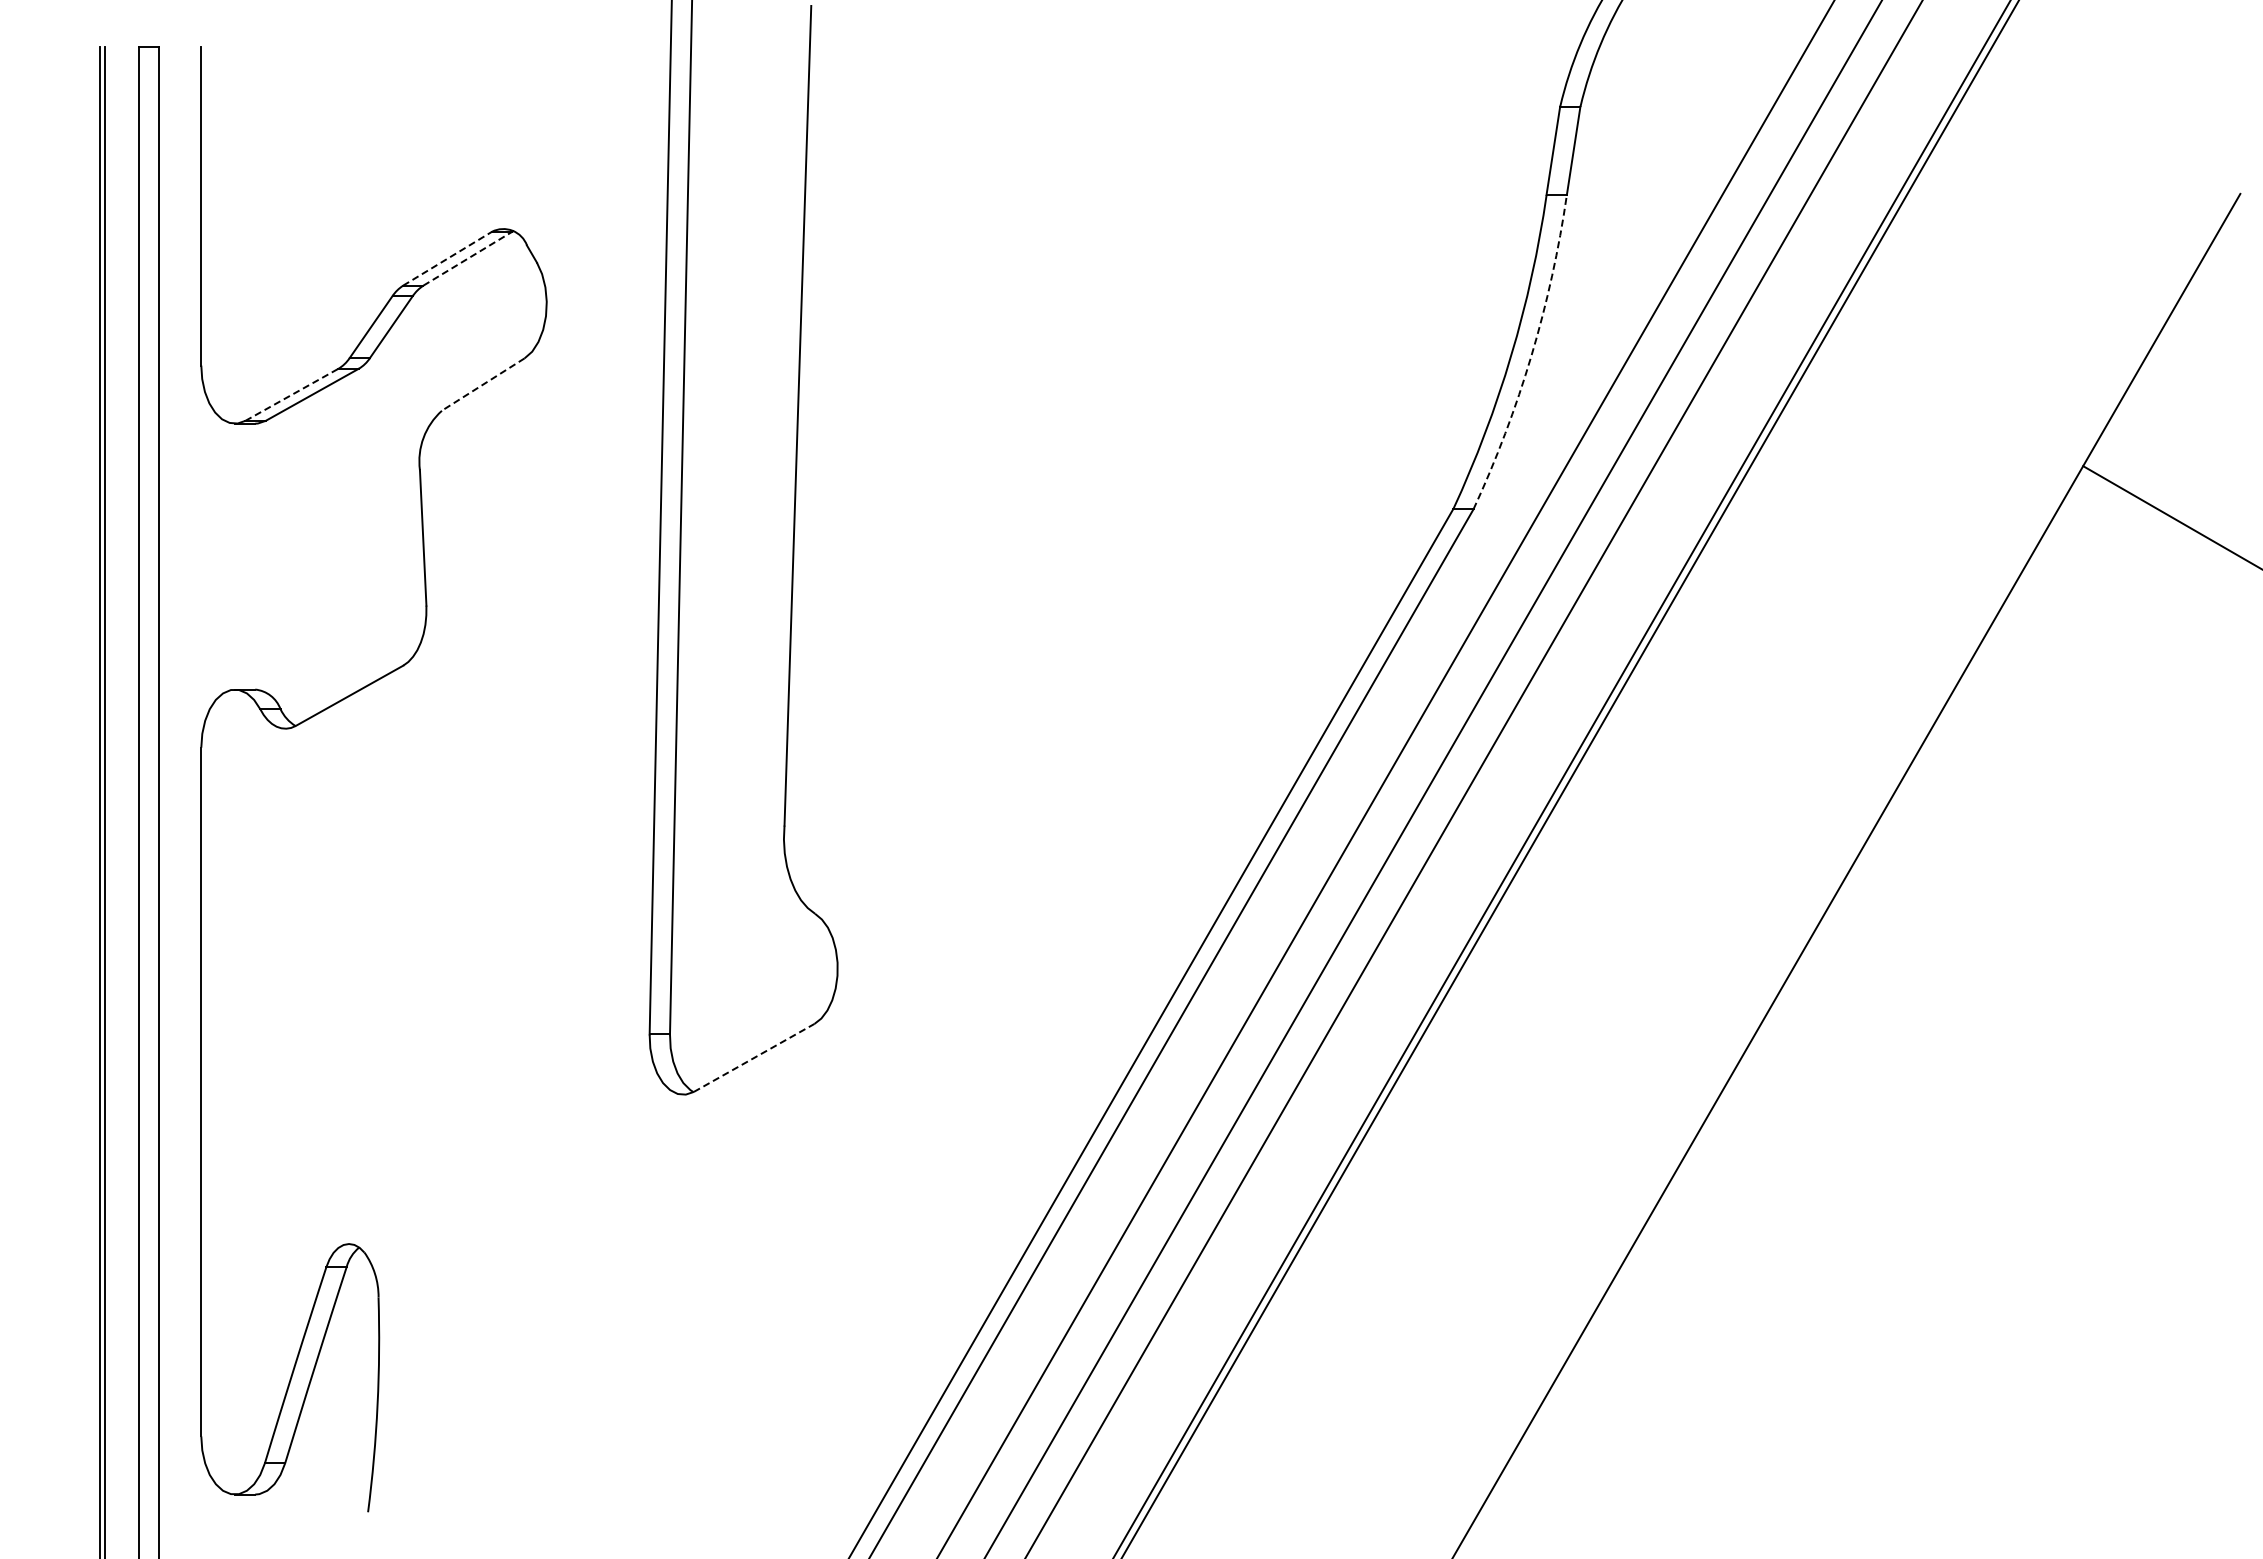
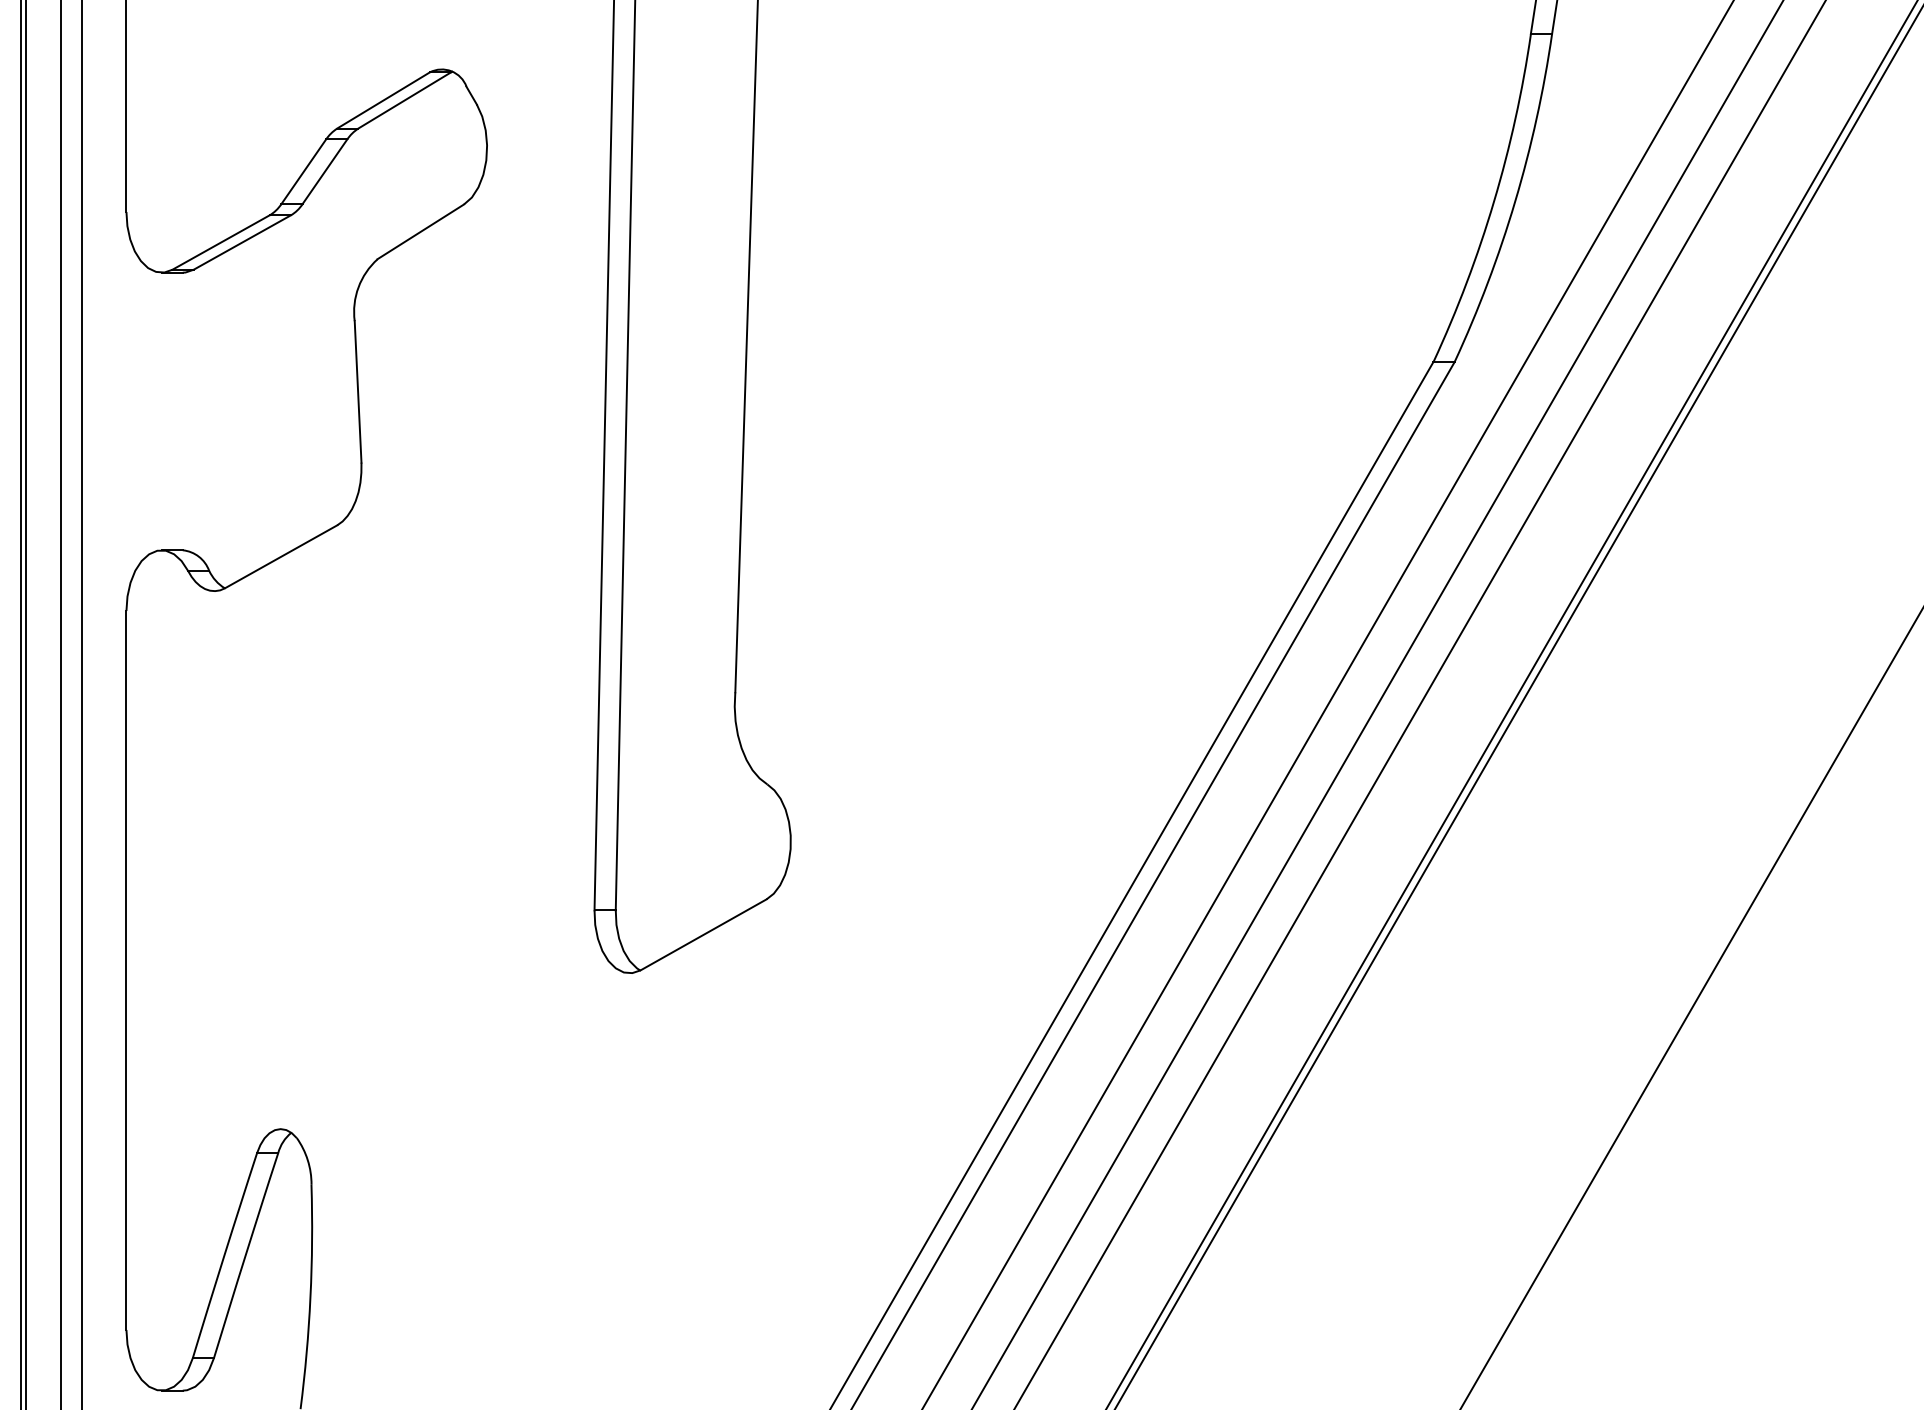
line: (447, 258) -> (383, 100), dashed -> solid
line: (467, 258) -> (404, 100), dashed -> solid
arc: (1531, 355) -> (1515, 201), dashed -> solid
line: (483, 384) -> (421, 231), dashed -> solid
line: (292, 394) -> (221, 242), dashed -> solid
line: (754, 1057) -> (703, 934), dashed -> solid

